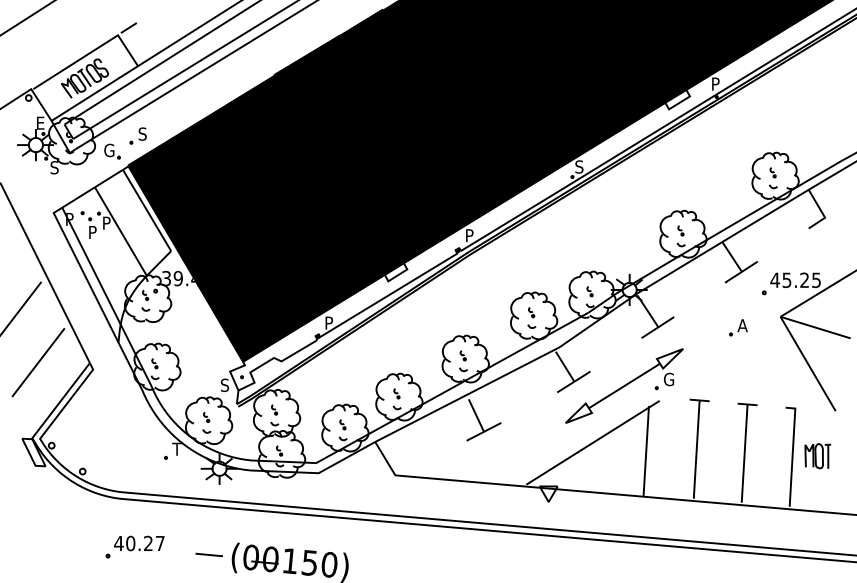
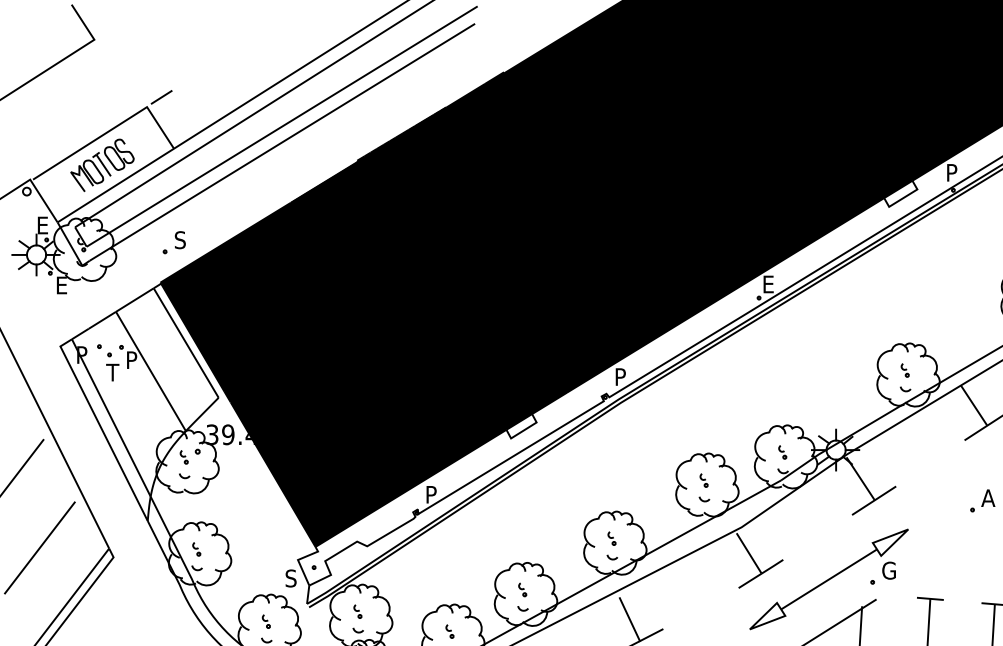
part: (112, 151) -> (139, 263), removed
text: (579, 166) -> (768, 283), S -> E
text: (54, 167) -> (61, 285), S -> E
text: (92, 232) -> (112, 372), P -> T

